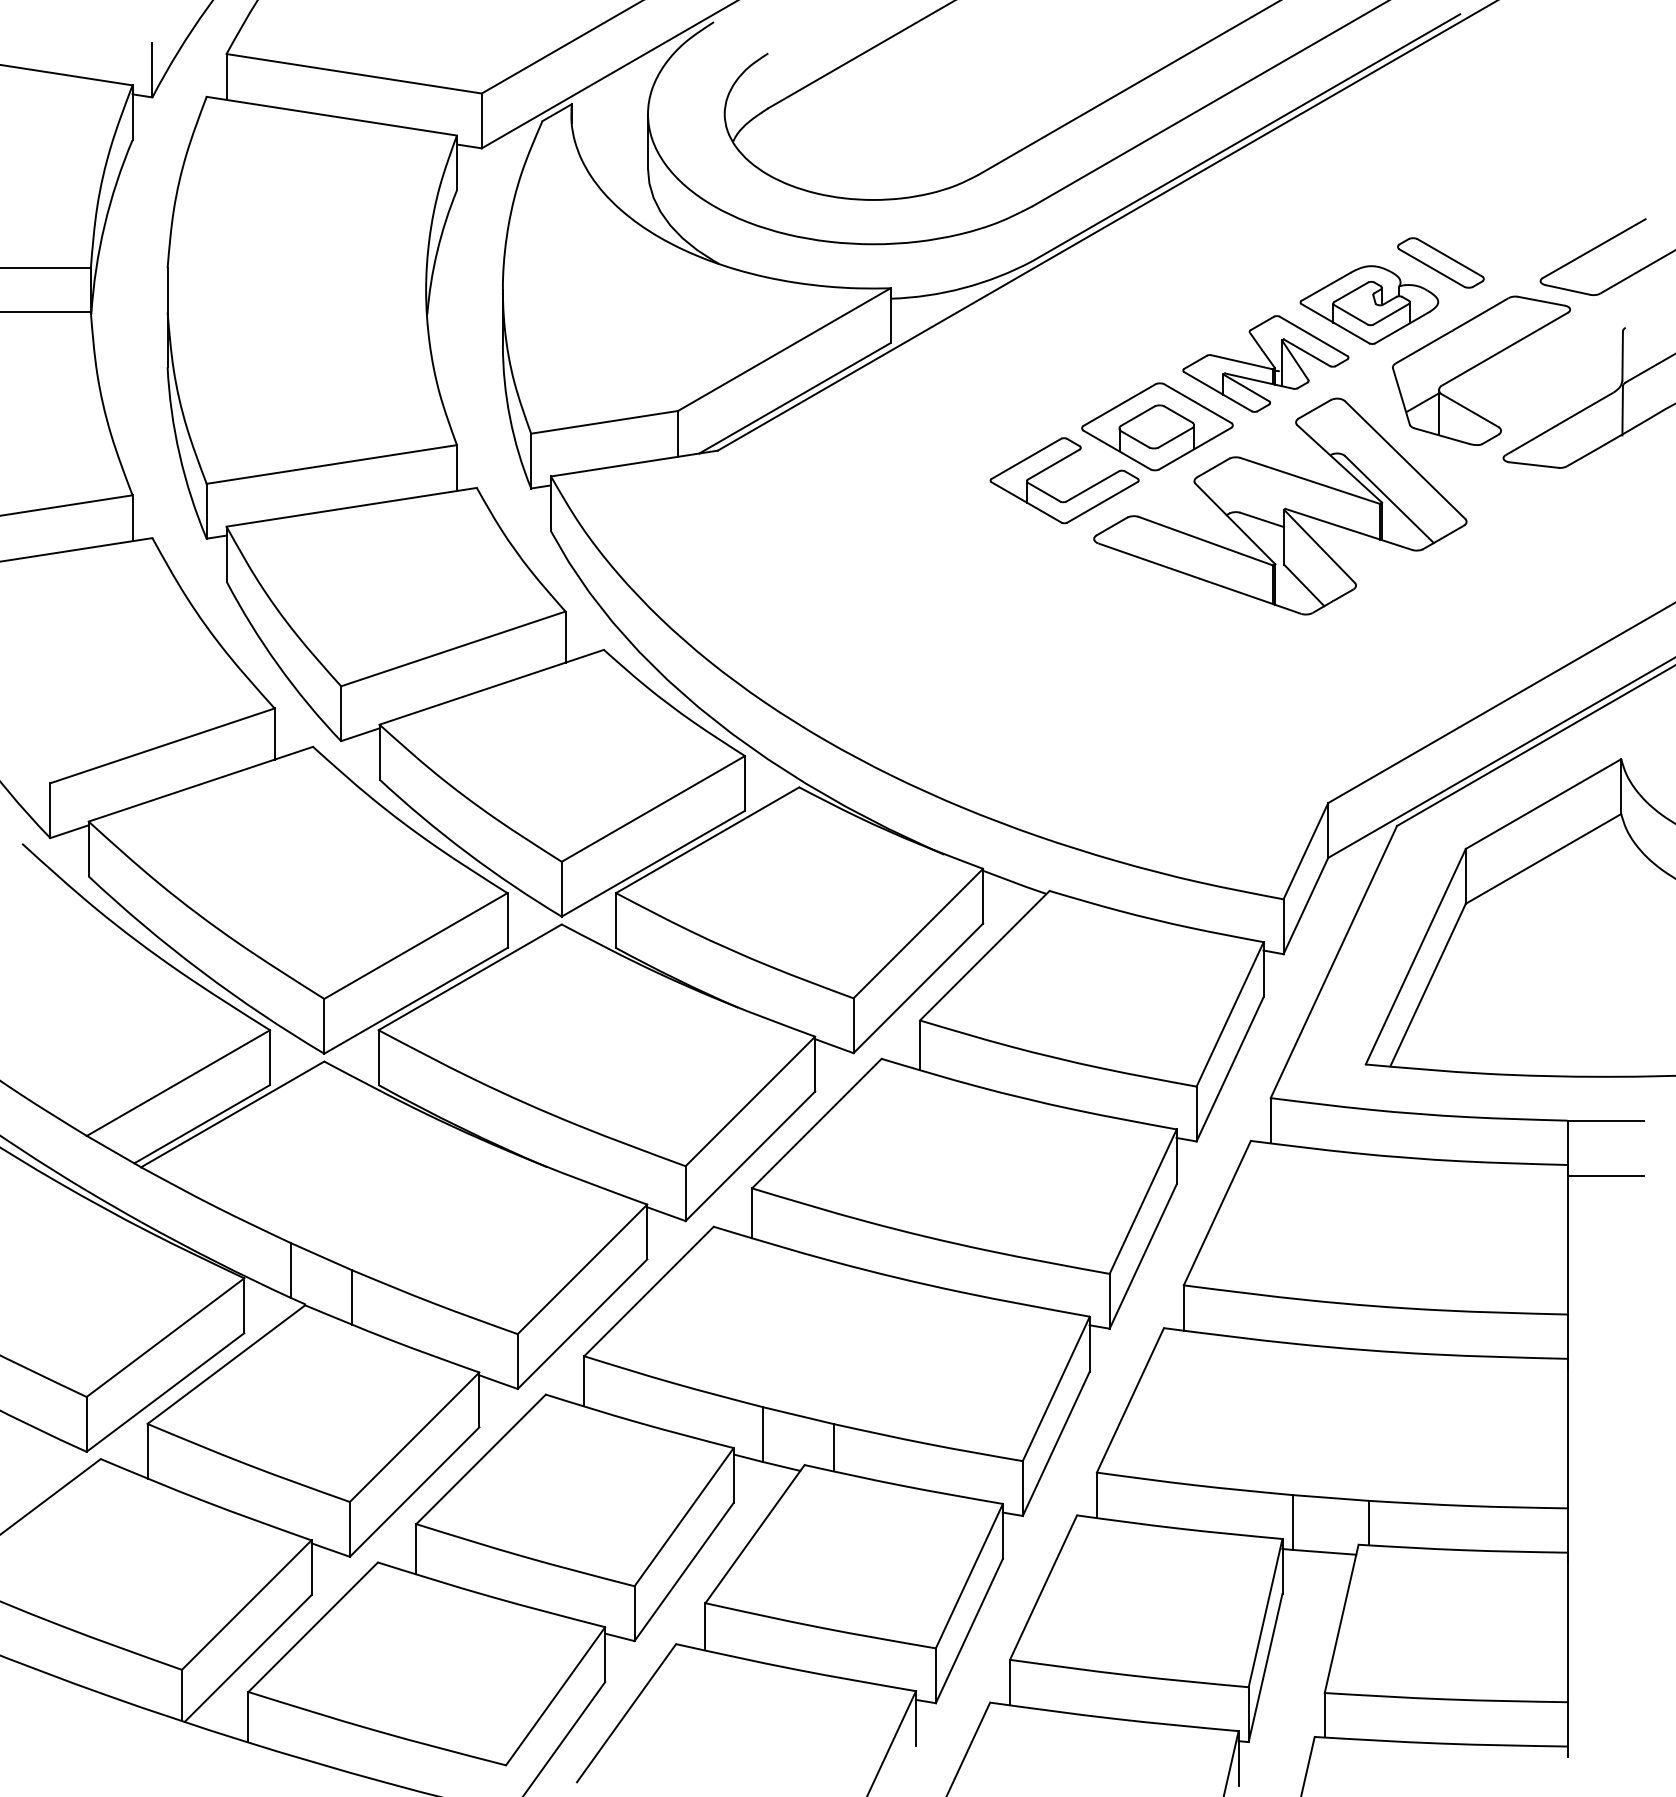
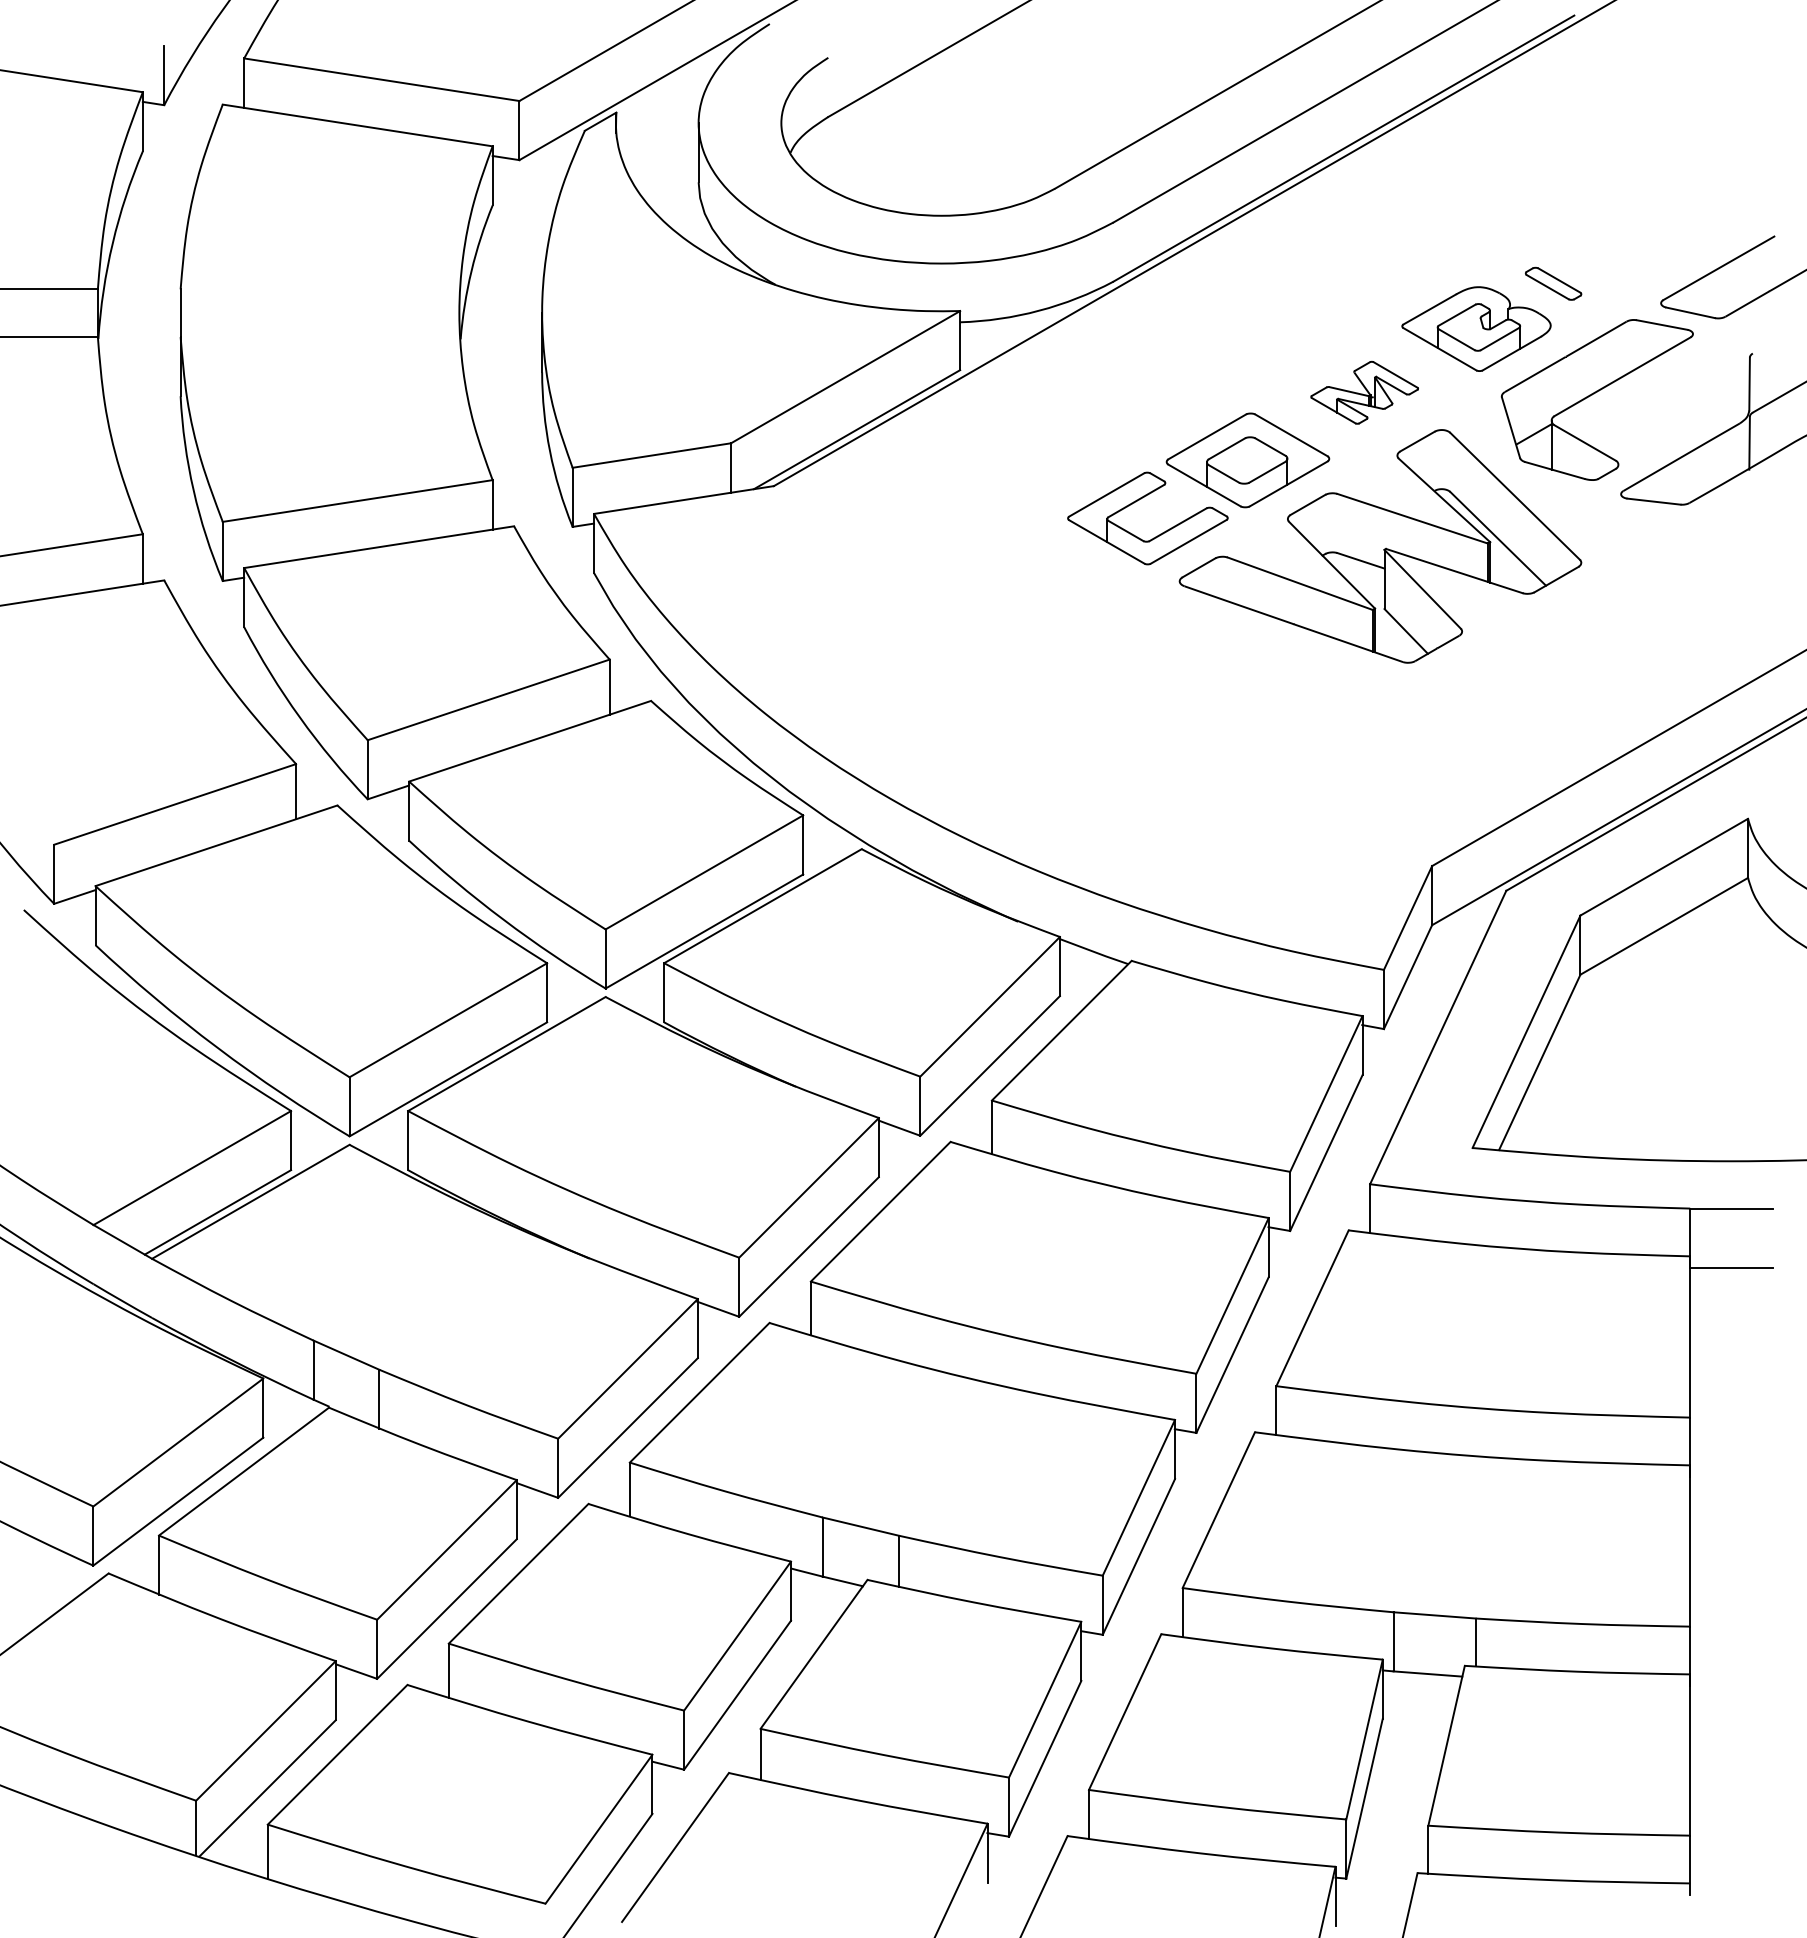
part: (1440, 262) -> (1553, 283), size x0.6
part: (1265, 363) -> (1364, 392), size x0.6

